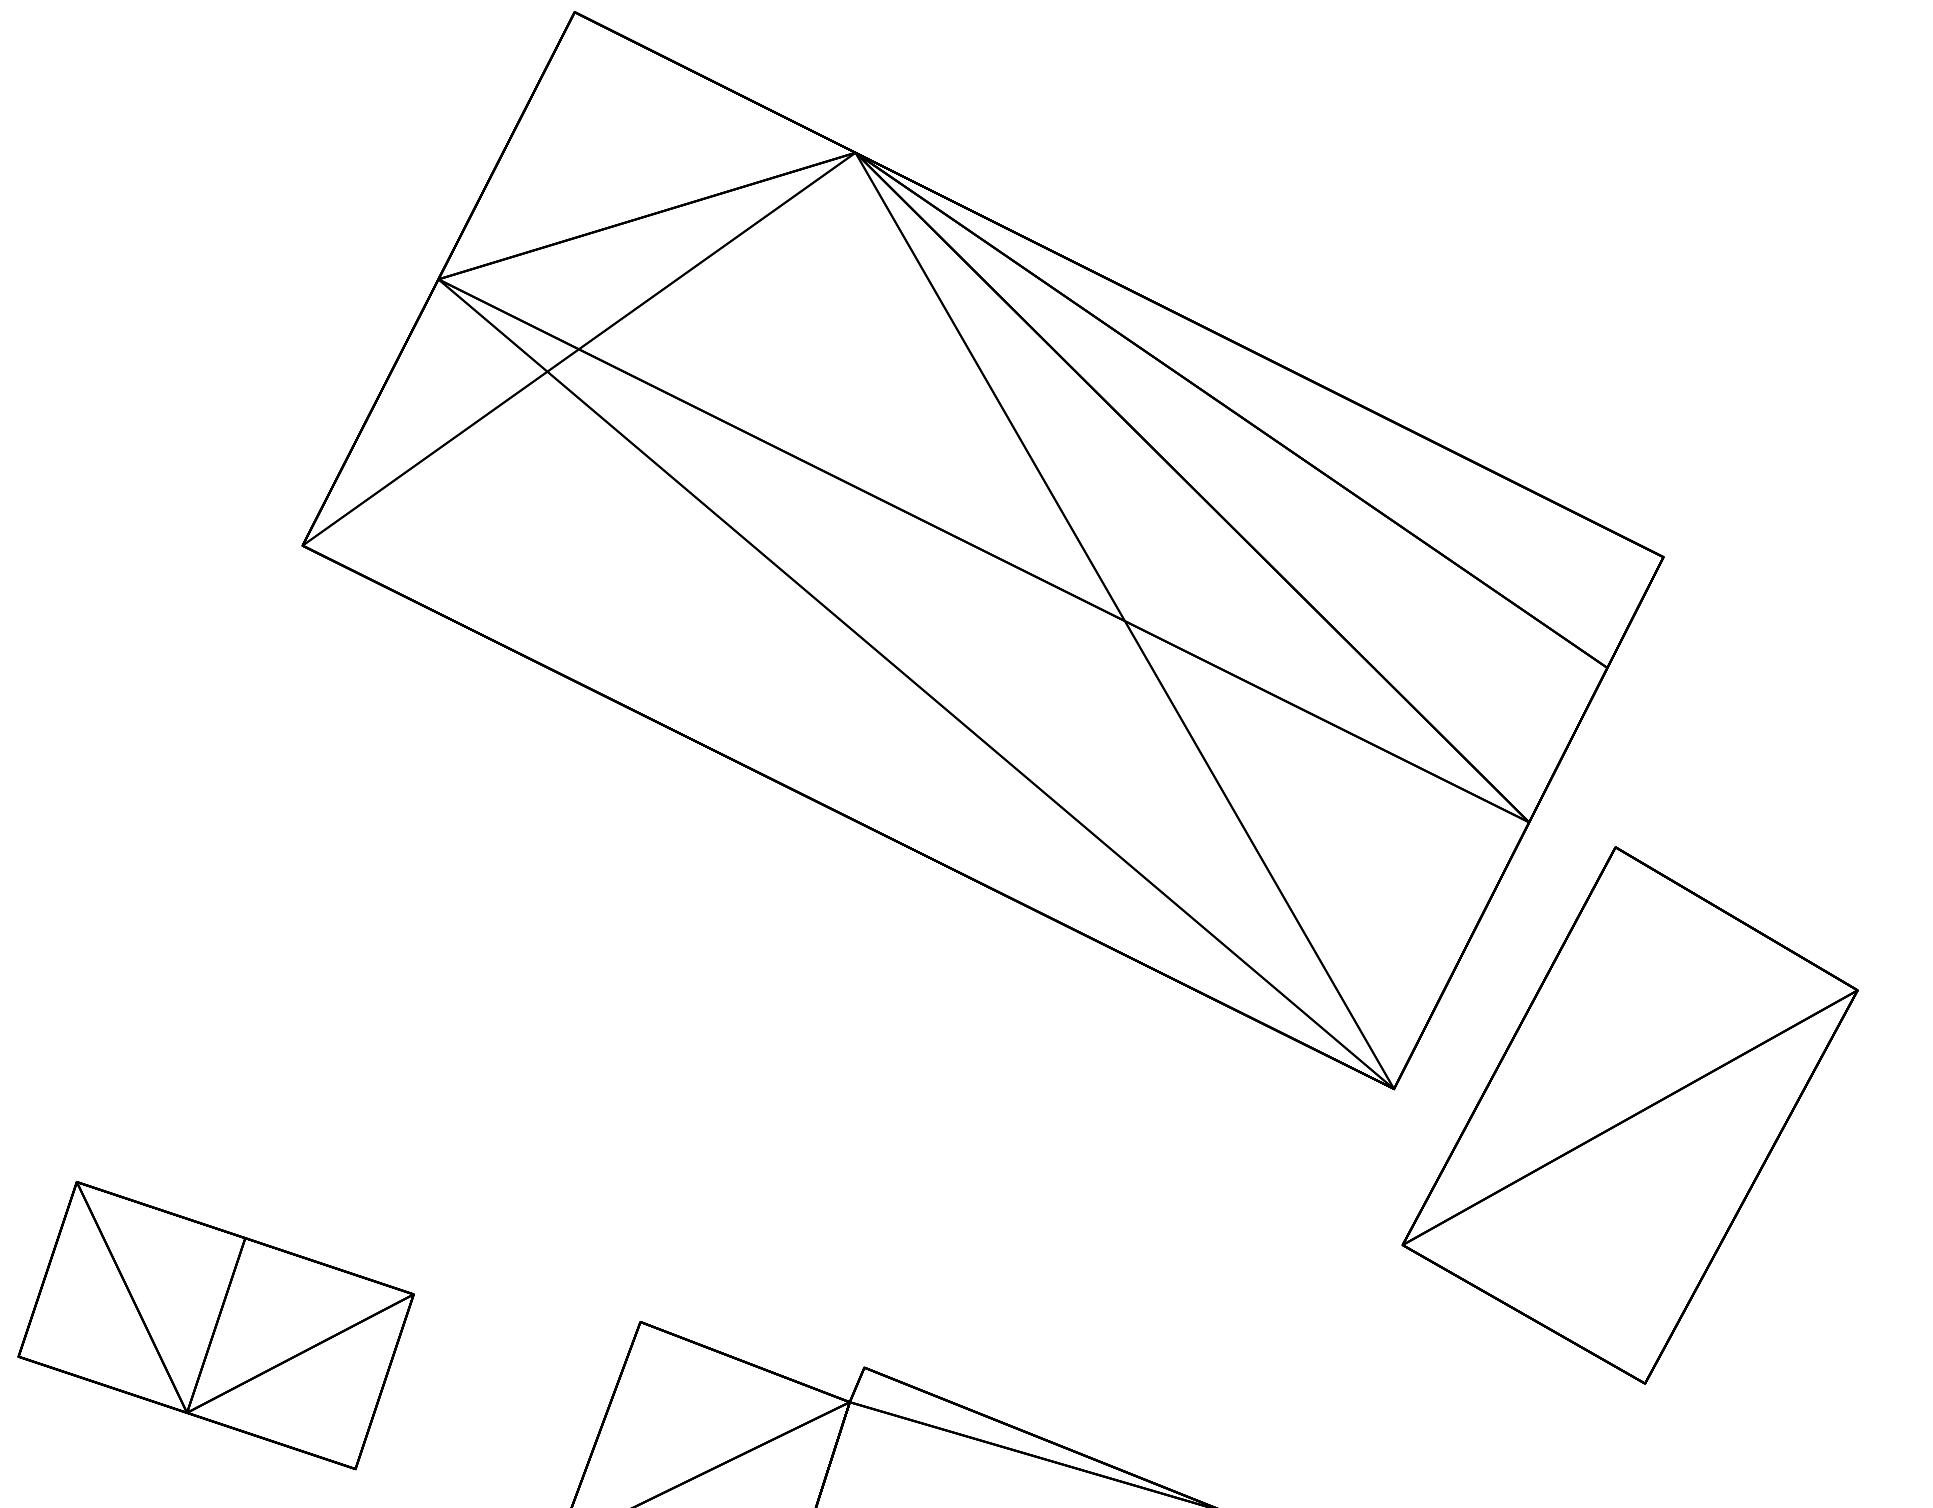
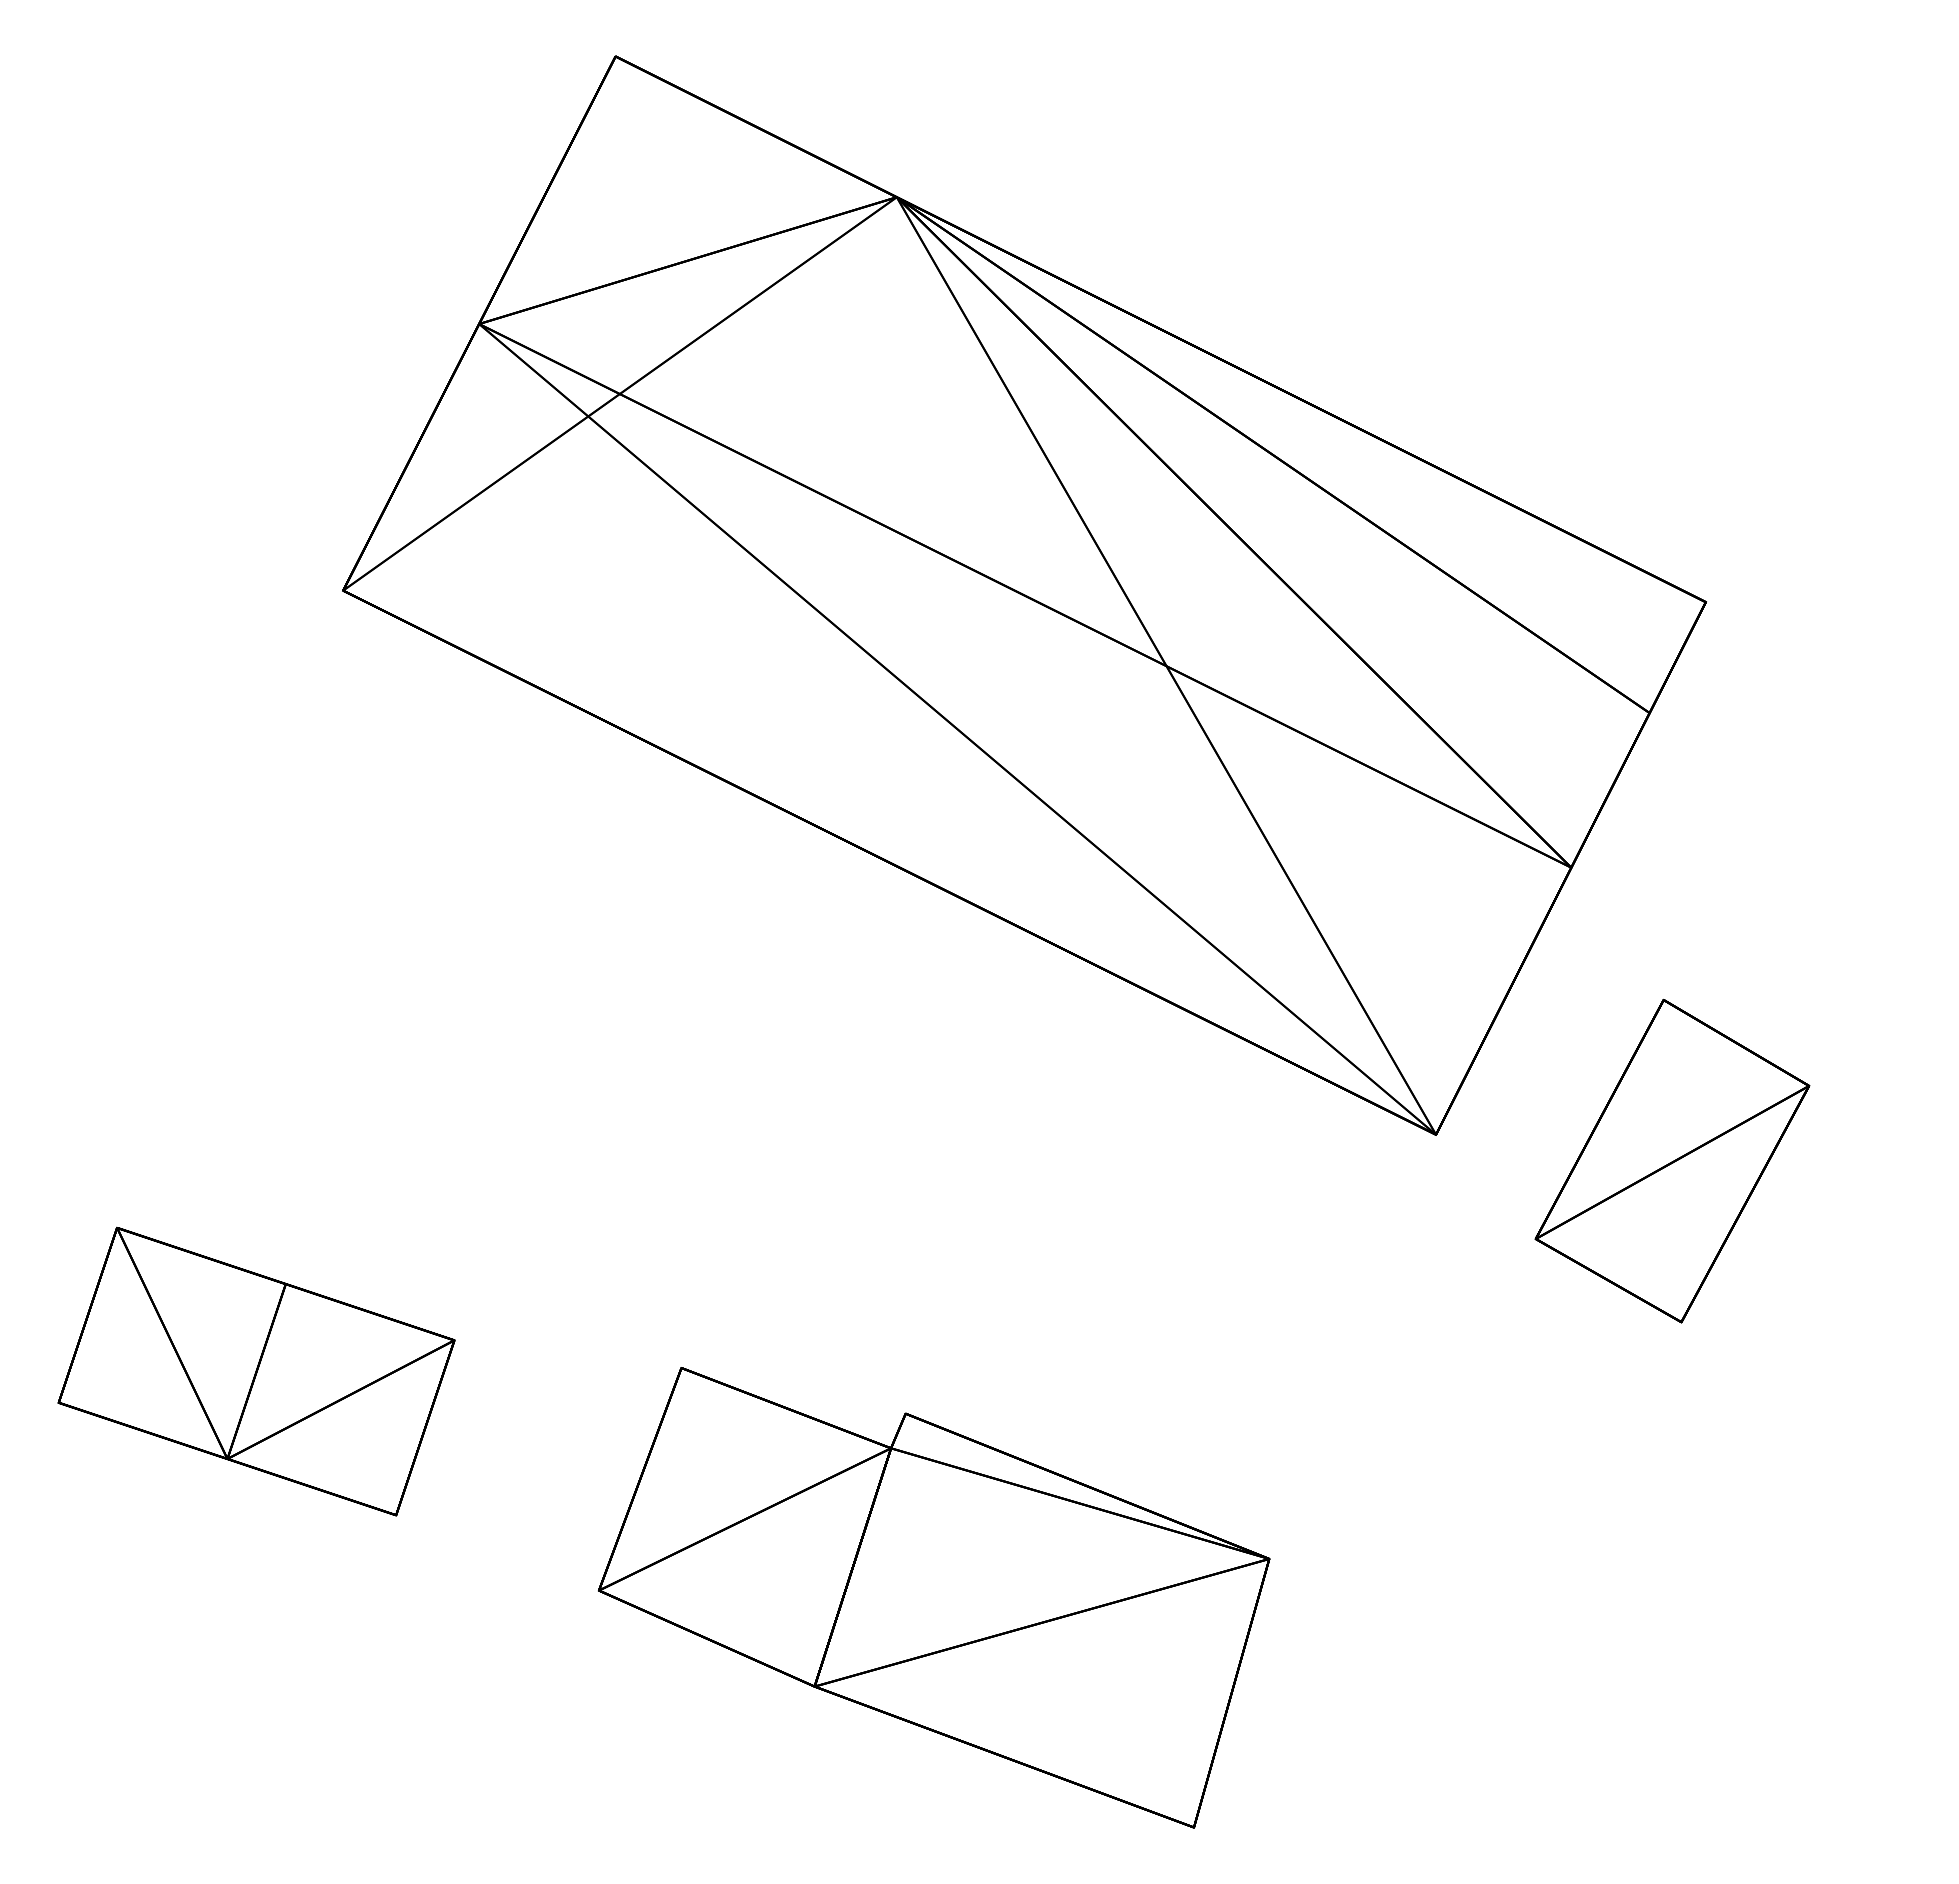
part: (1630, 1114) -> (1672, 1160), size x0.6

